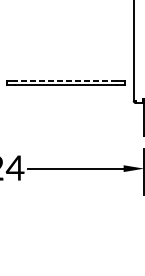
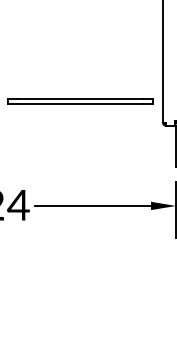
line: (65, 81) -> (79, 99), dashed -> solid

